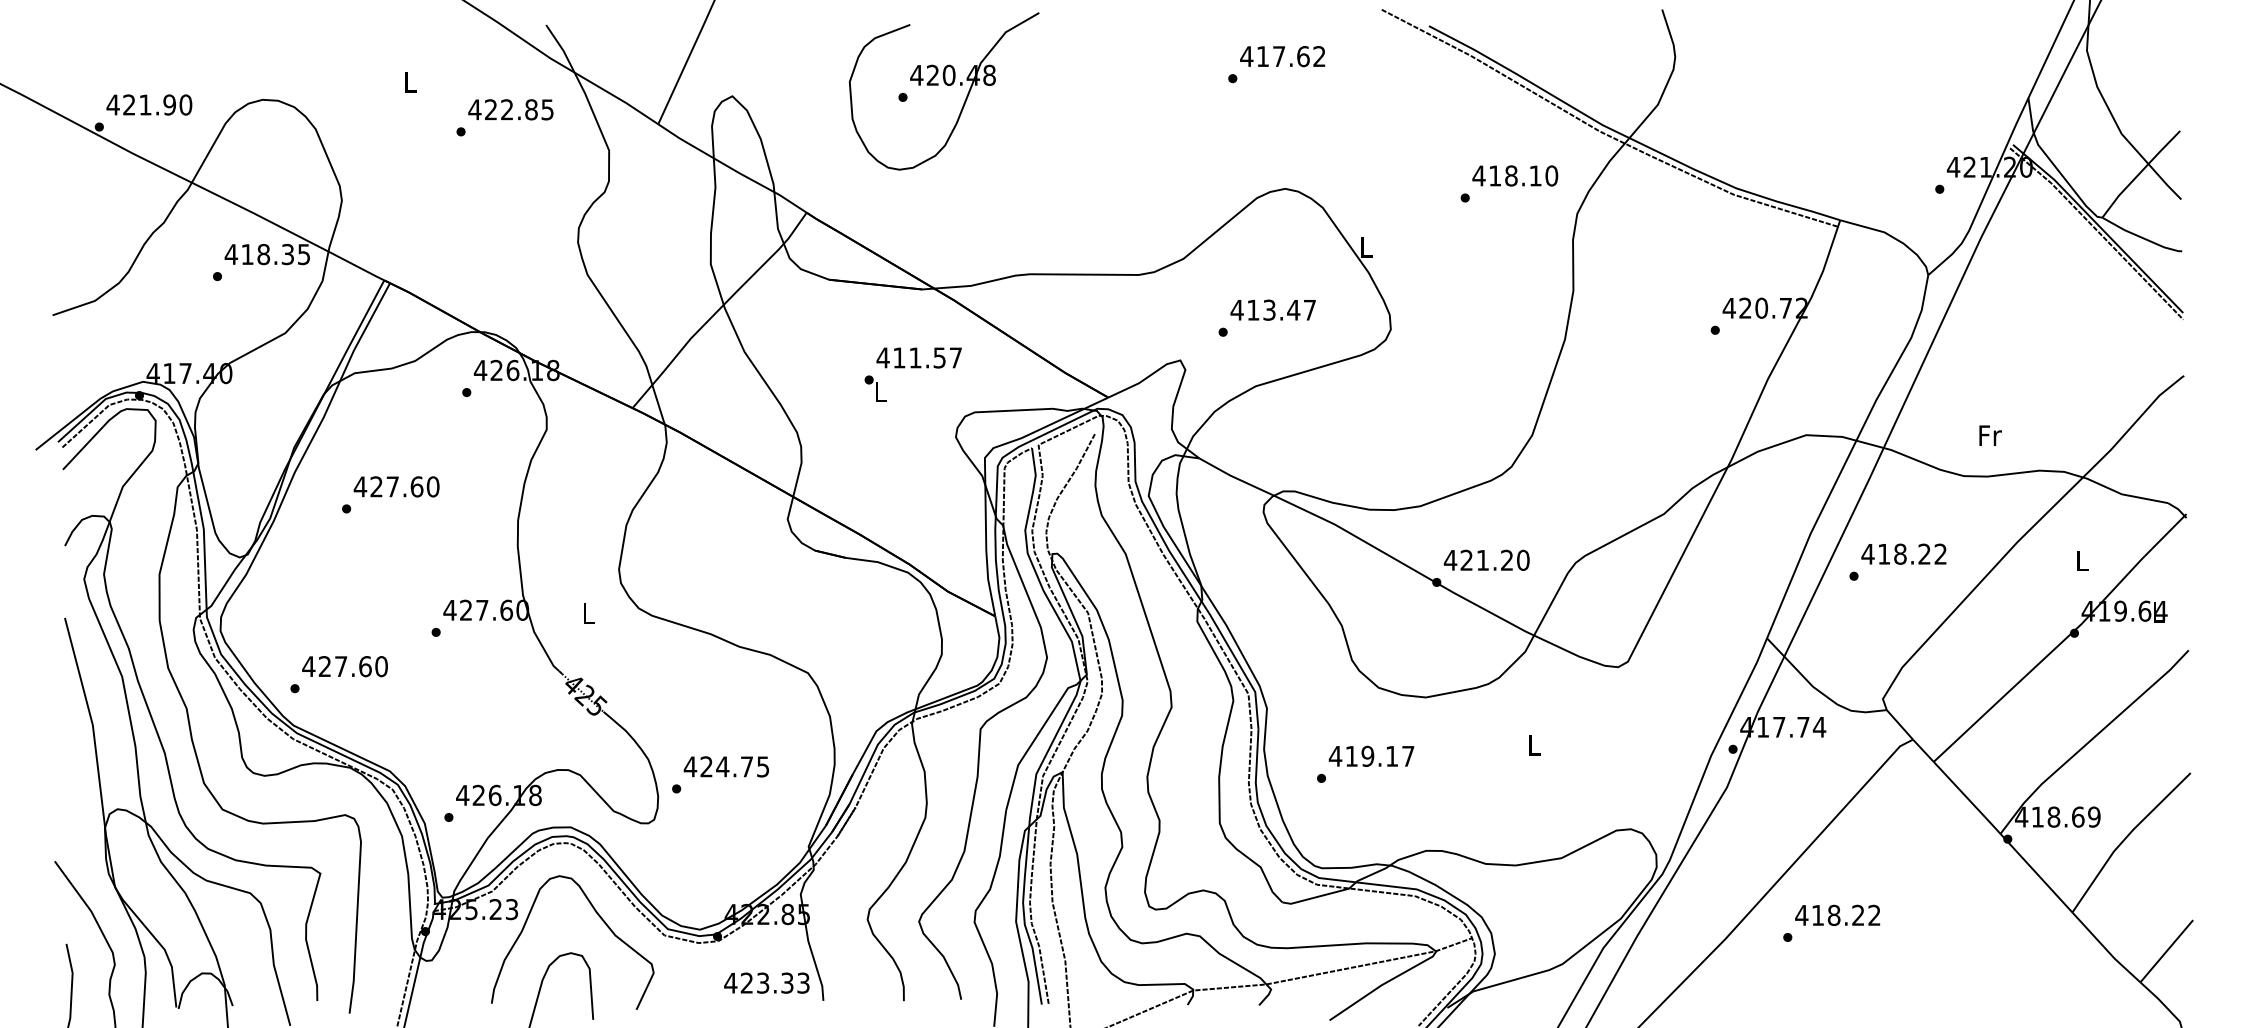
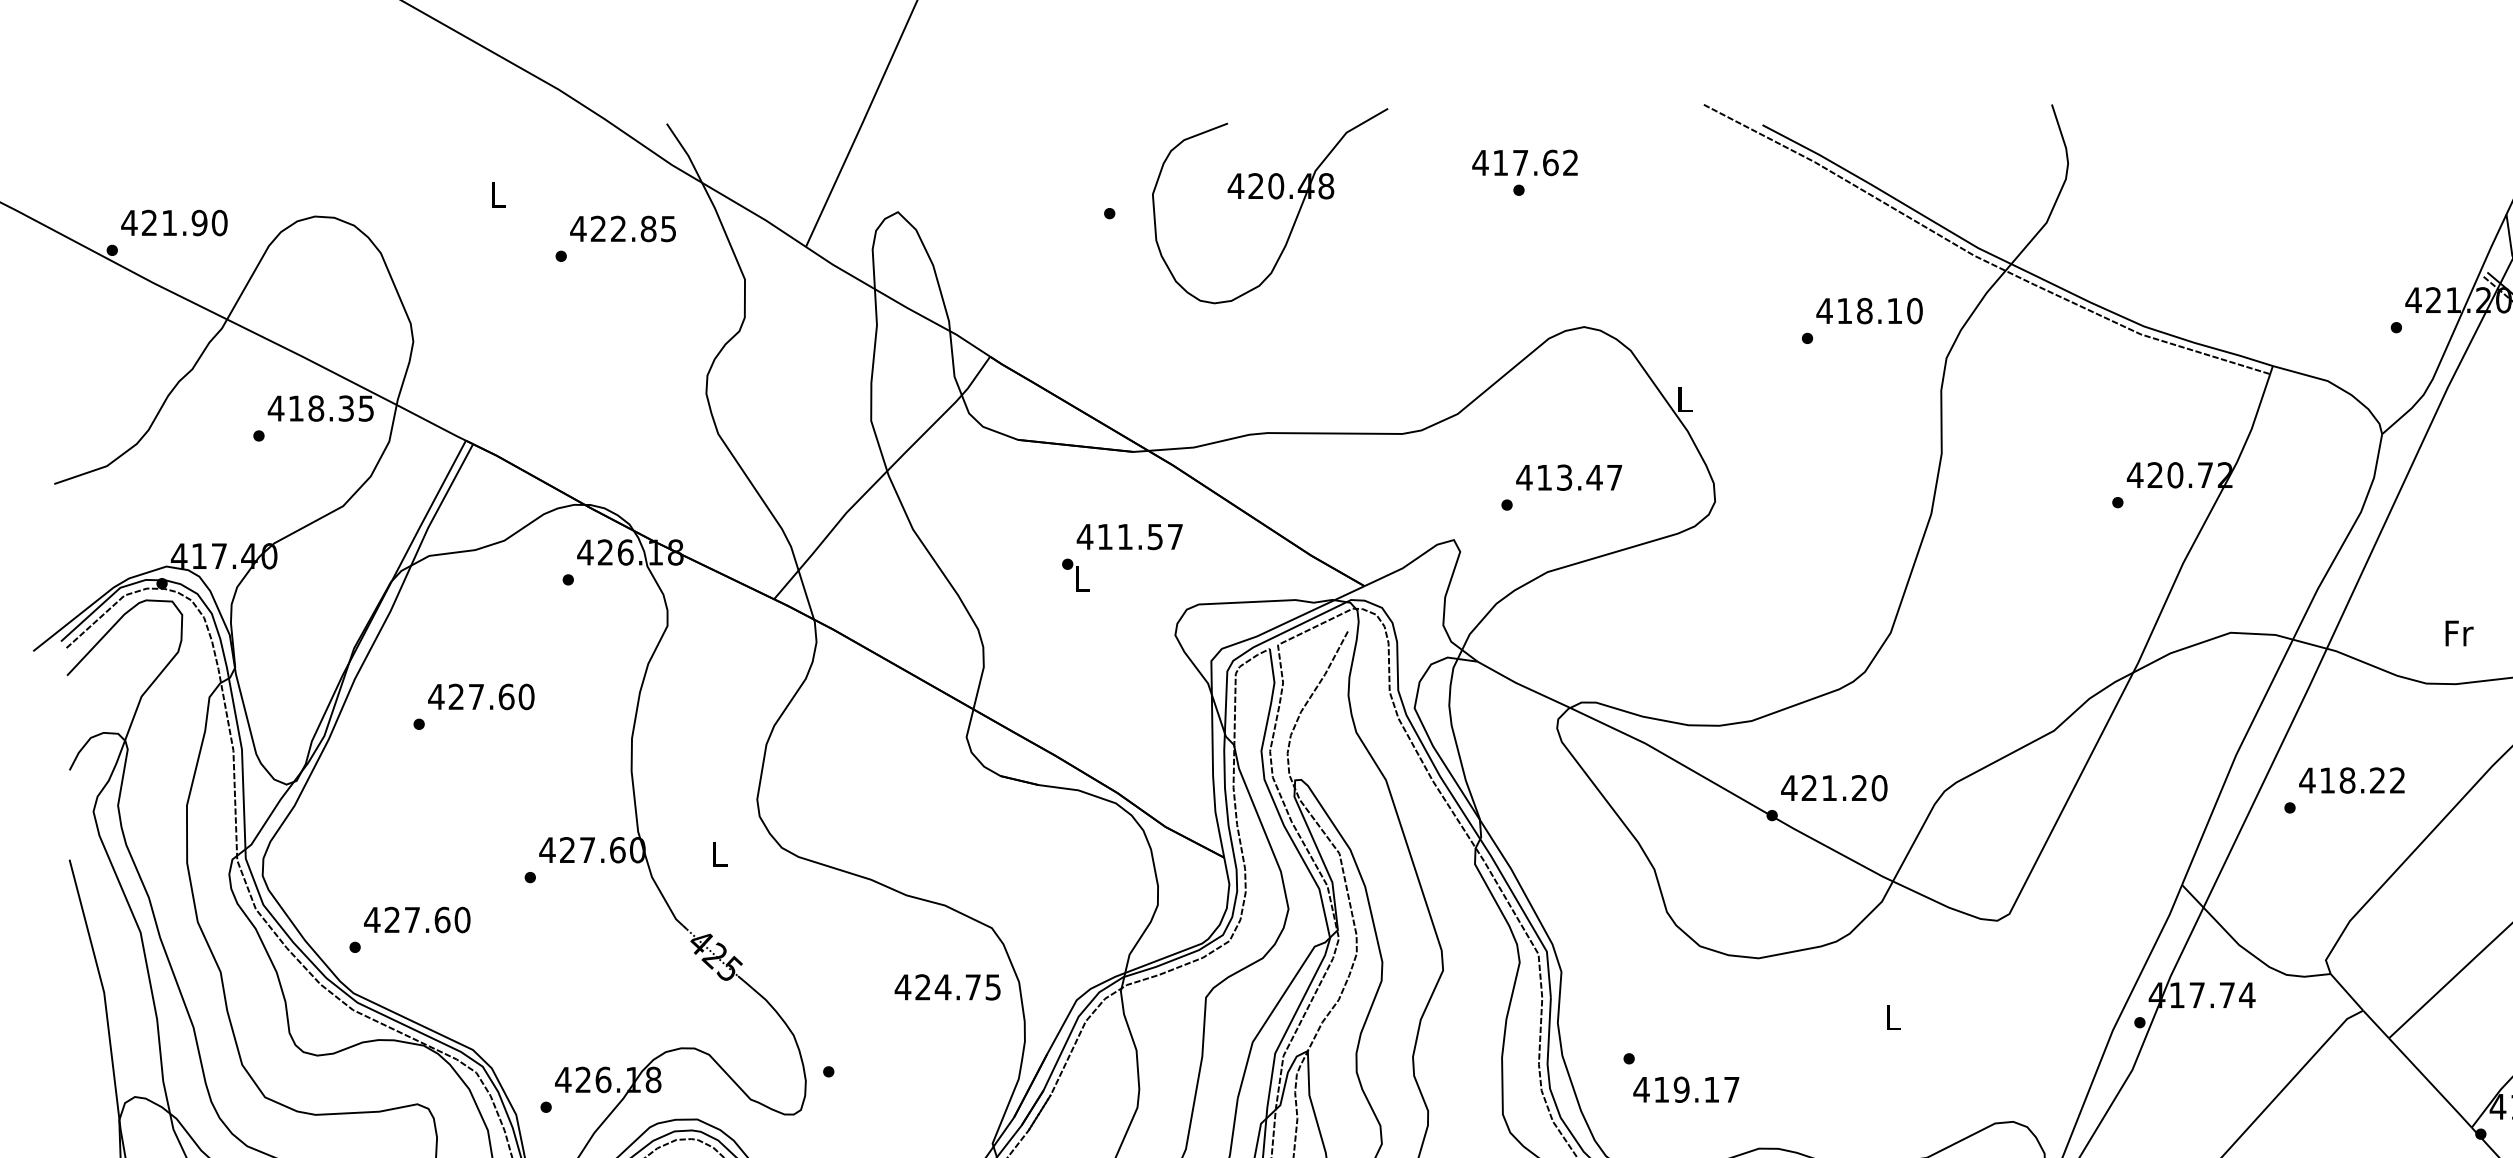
text: (1282, 56) -> (1524, 162), moved
part: (946, 85) -> (1272, 198), moved
text: (1371, 755) -> (1686, 1088), moved
text: (725, 766) -> (946, 986), moved

